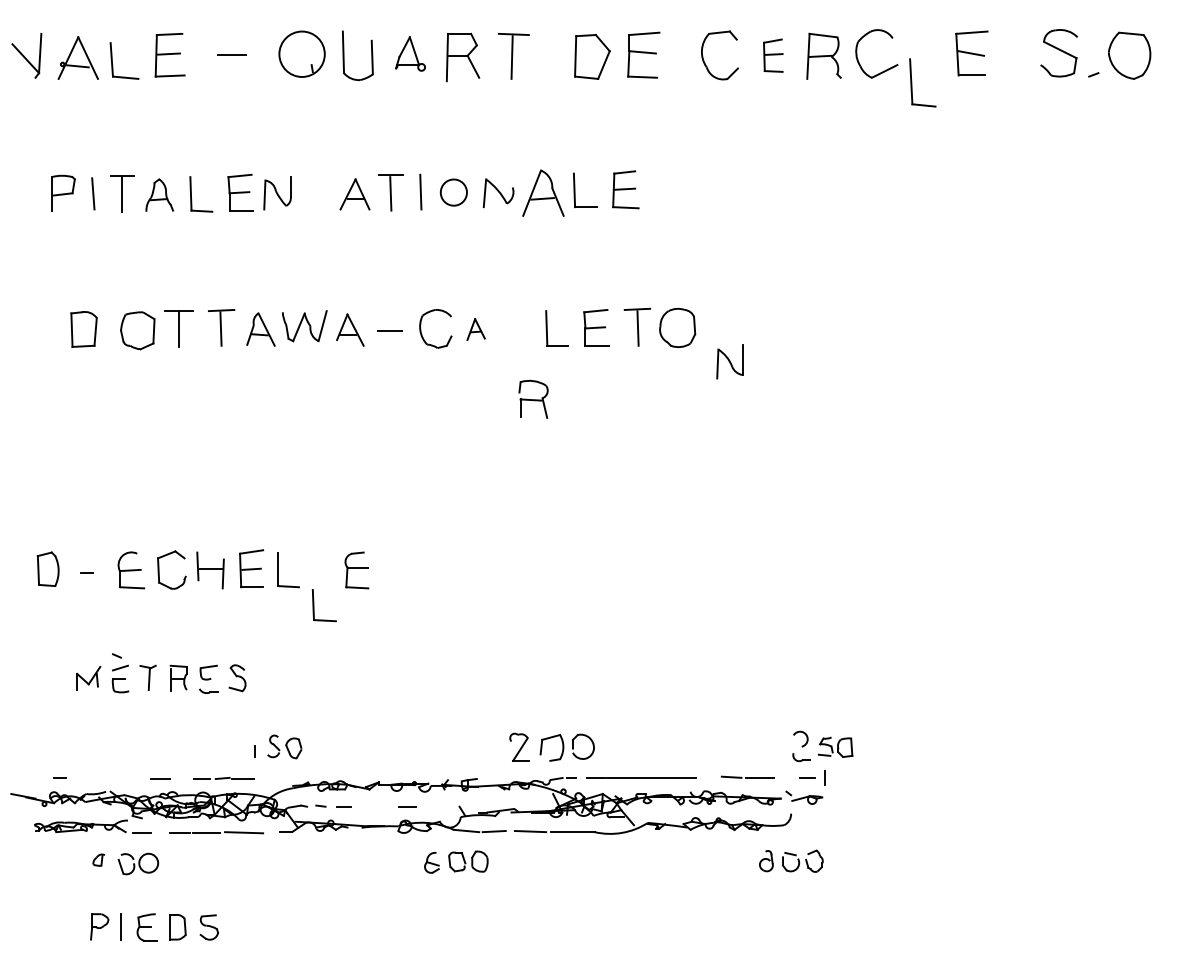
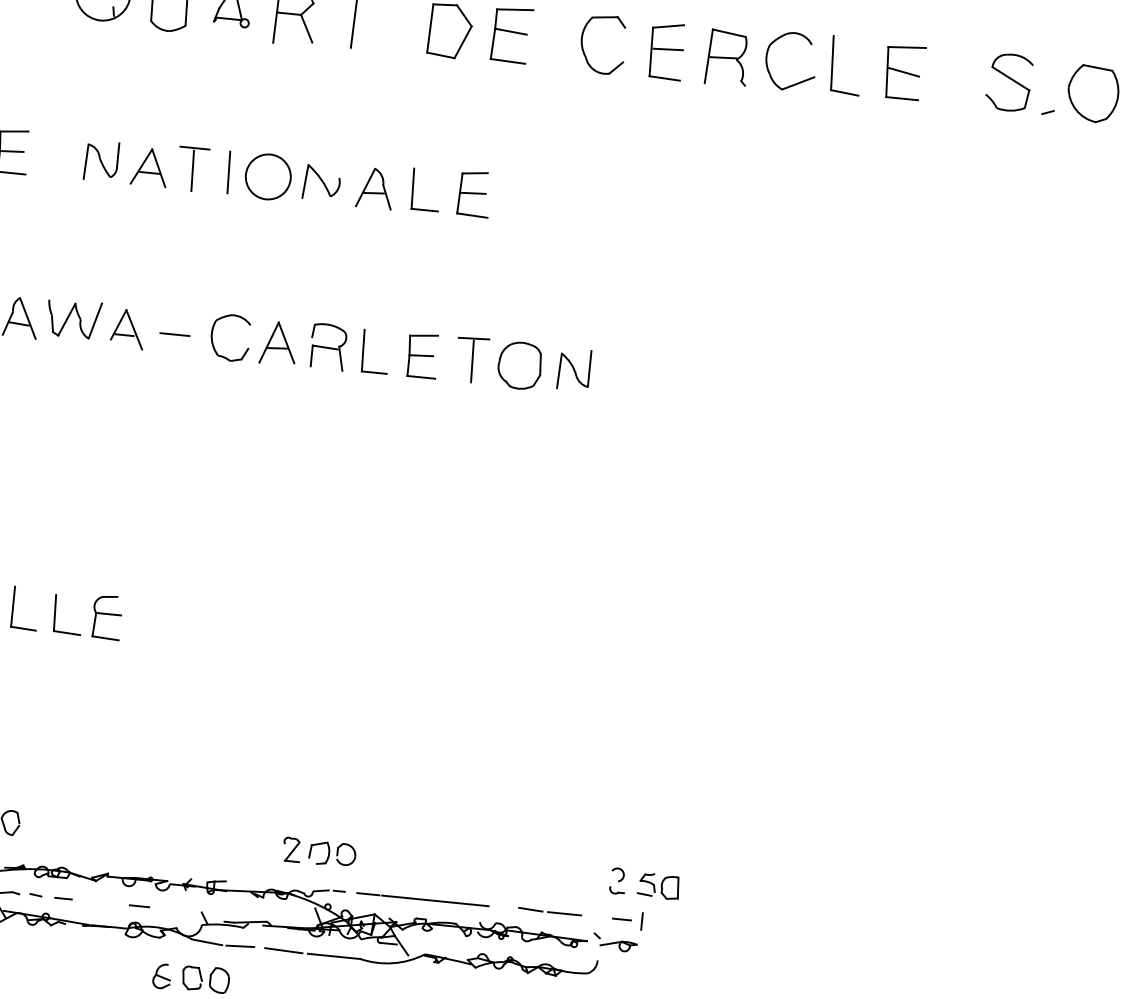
part: (773, 55) -> (667, 51), size x1.43
part: (912, 82) -> (833, 64), moved
circle: (453, 192) -> (267, 176), size x1.43
part: (277, 193) -> (101, 161), moved
part: (542, 193) -> (374, 188), size x0.71
part: (475, 329) -> (277, 343), size x1.67
part: (729, 361) -> (573, 369), moved
part: (533, 398) -> (328, 345), moved
part: (314, 605) -> (56, 613), moved
part: (800, 746) -> (616, 881), size x0.71
part: (551, 747) -> (318, 852), size x0.71

